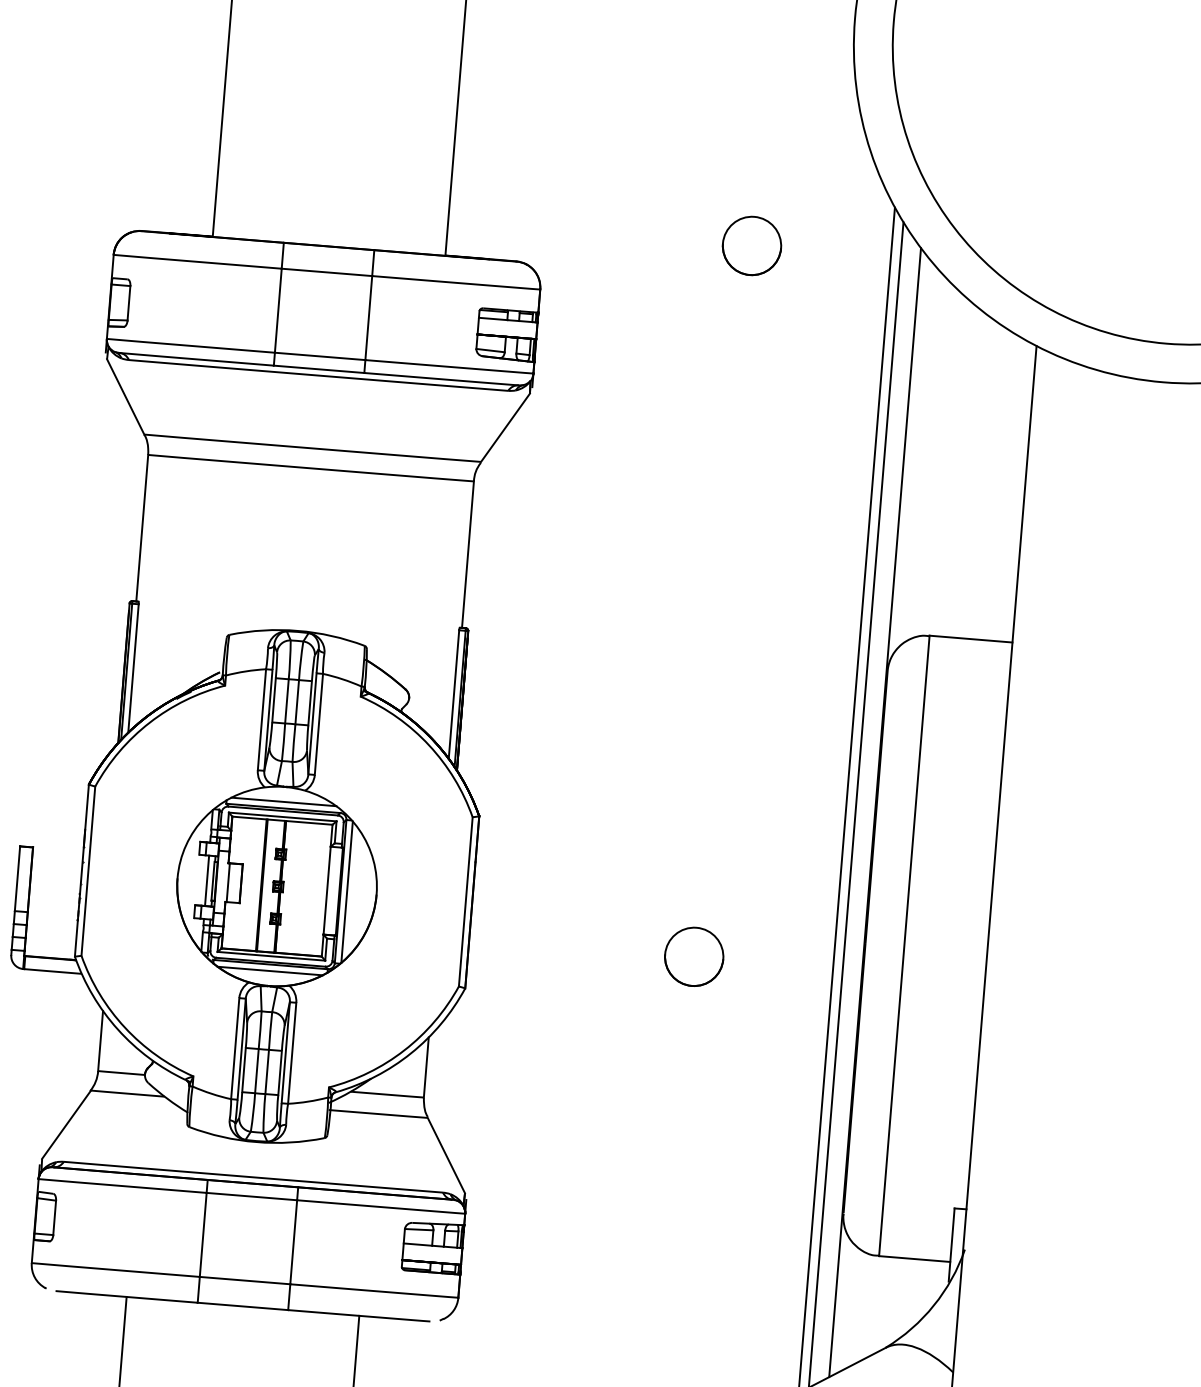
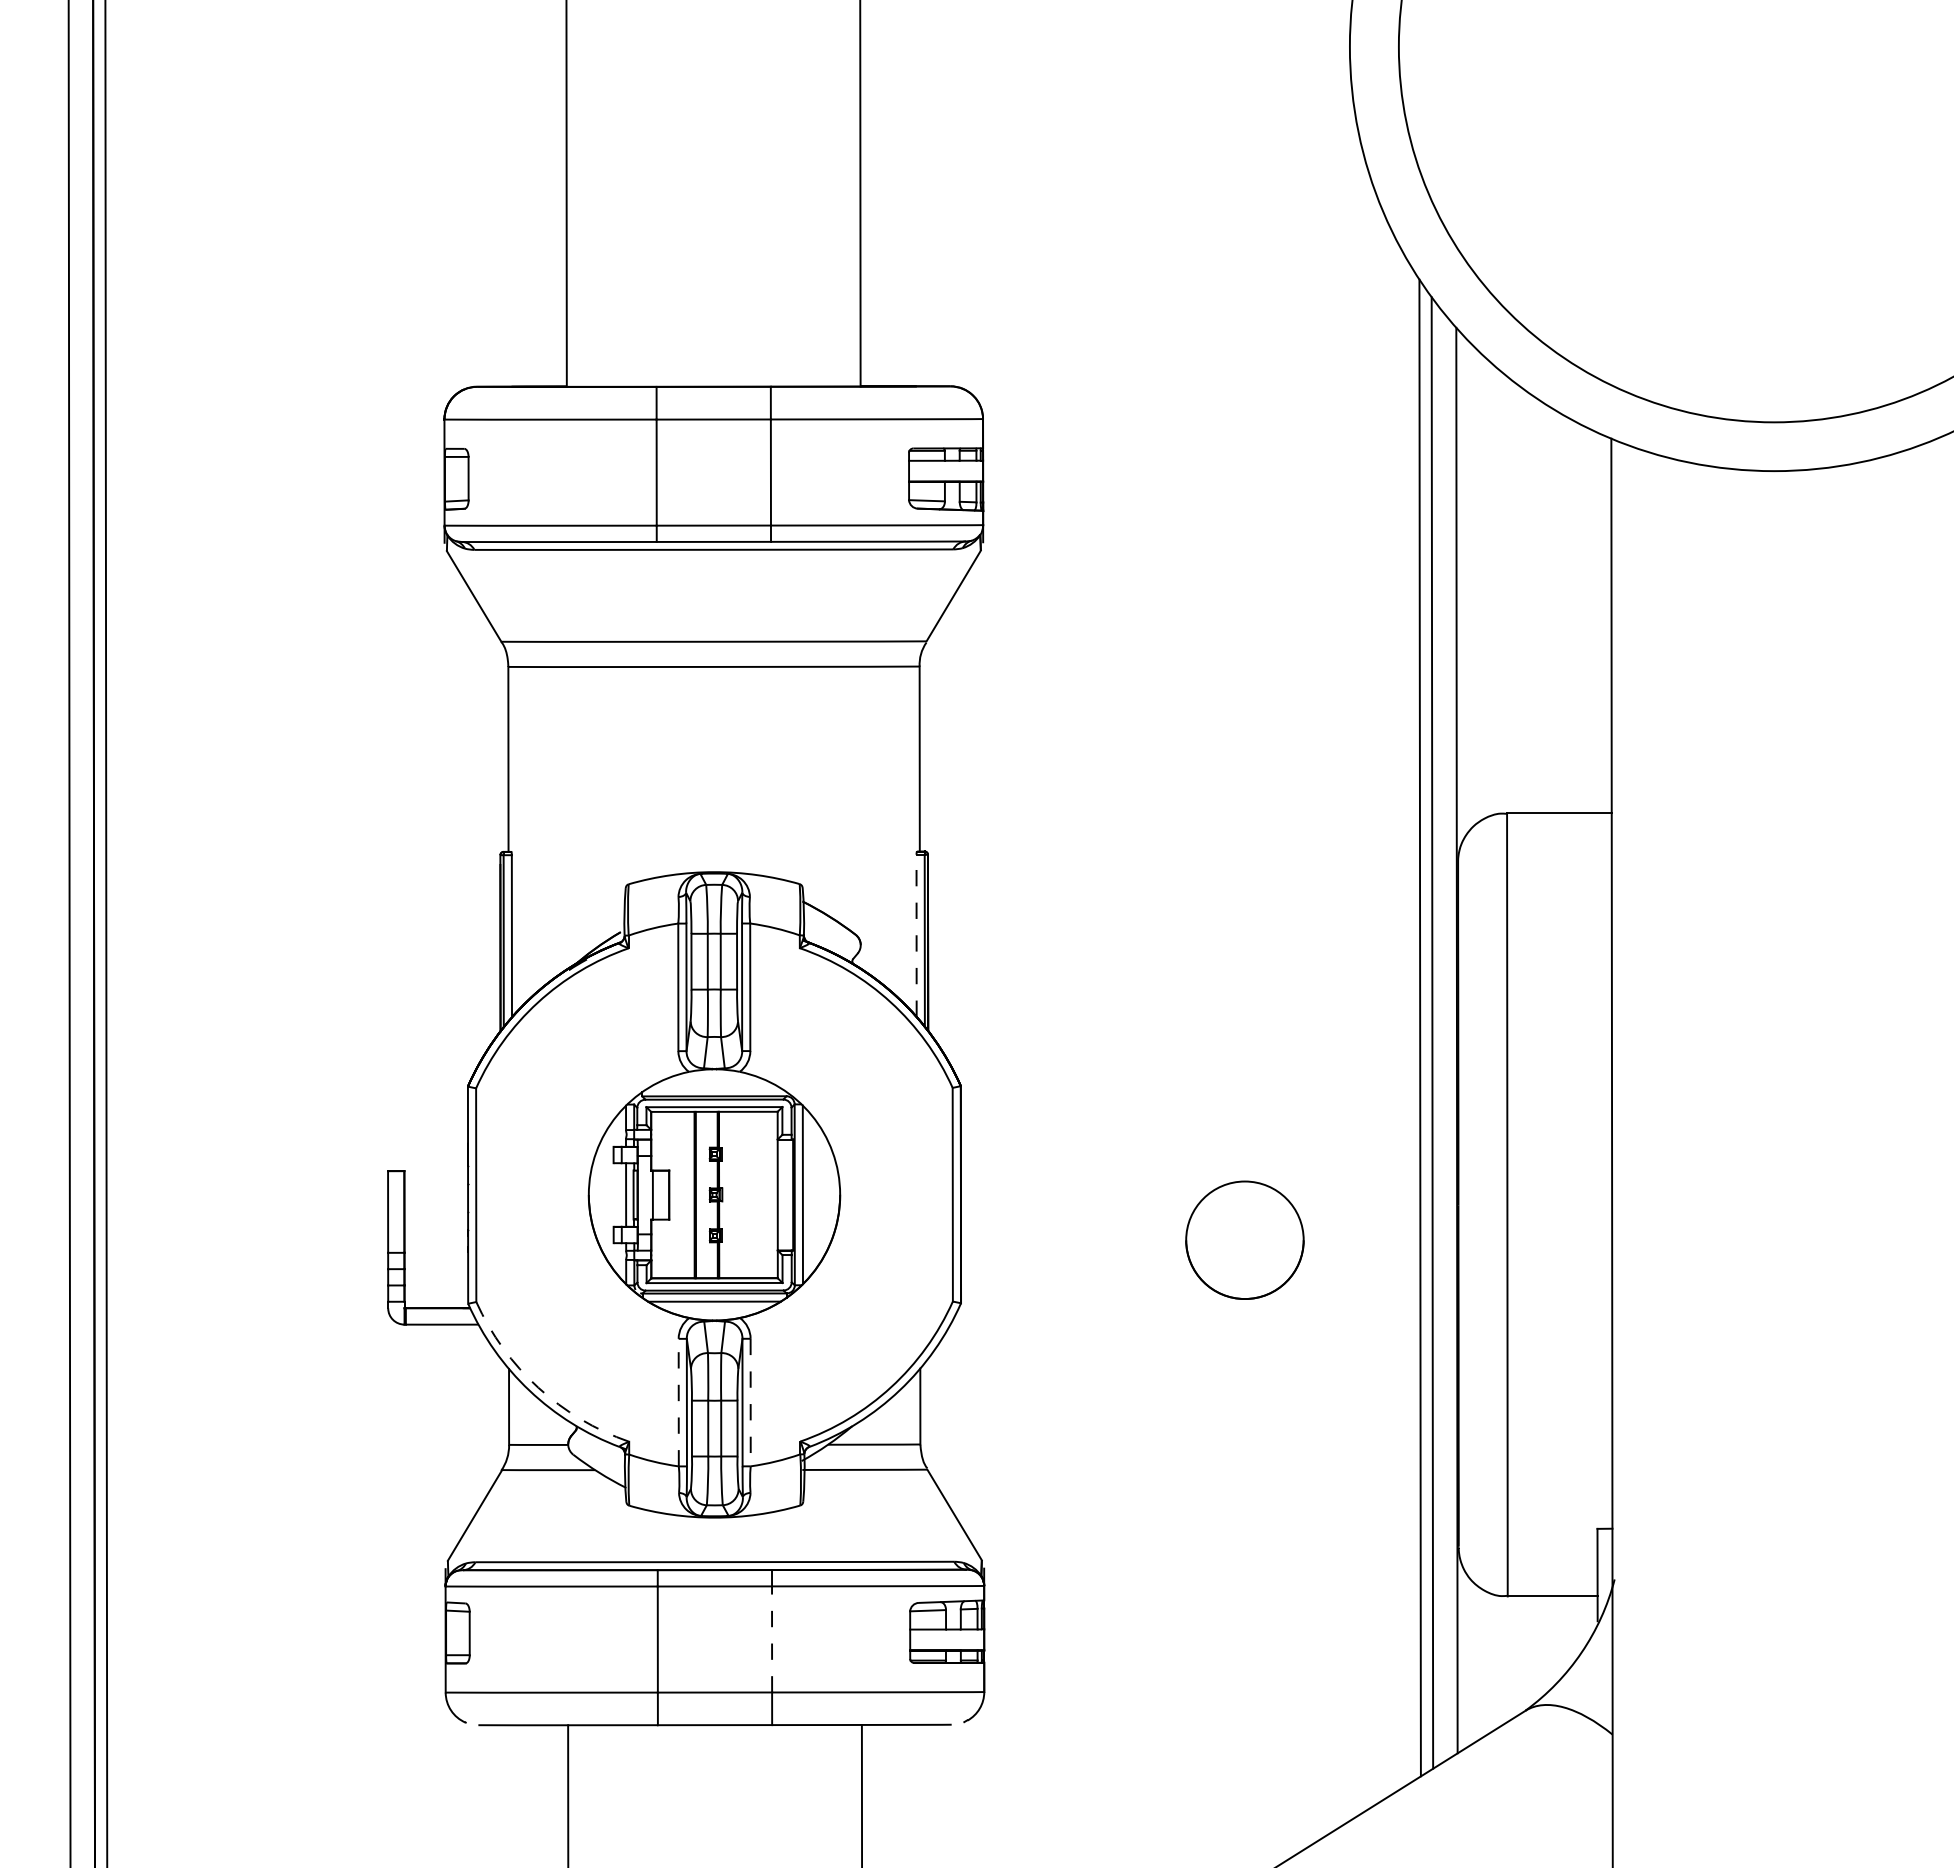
part: (751, 245) -> (1243, 342), removed
line: (453, 694) -> (916, 935), solid -> dashed
line: (284, 802) -> (714, 1088), removed
circle: (693, 956) -> (1244, 1239), size x1.6
arc: (125, 1027) -> (538, 1387), solid -> dashed
line: (235, 1048) -> (678, 1402), solid -> dashed
line: (292, 1053) -> (750, 1402), solid -> dashed
line: (294, 1241) -> (772, 1638), solid -> dashed

